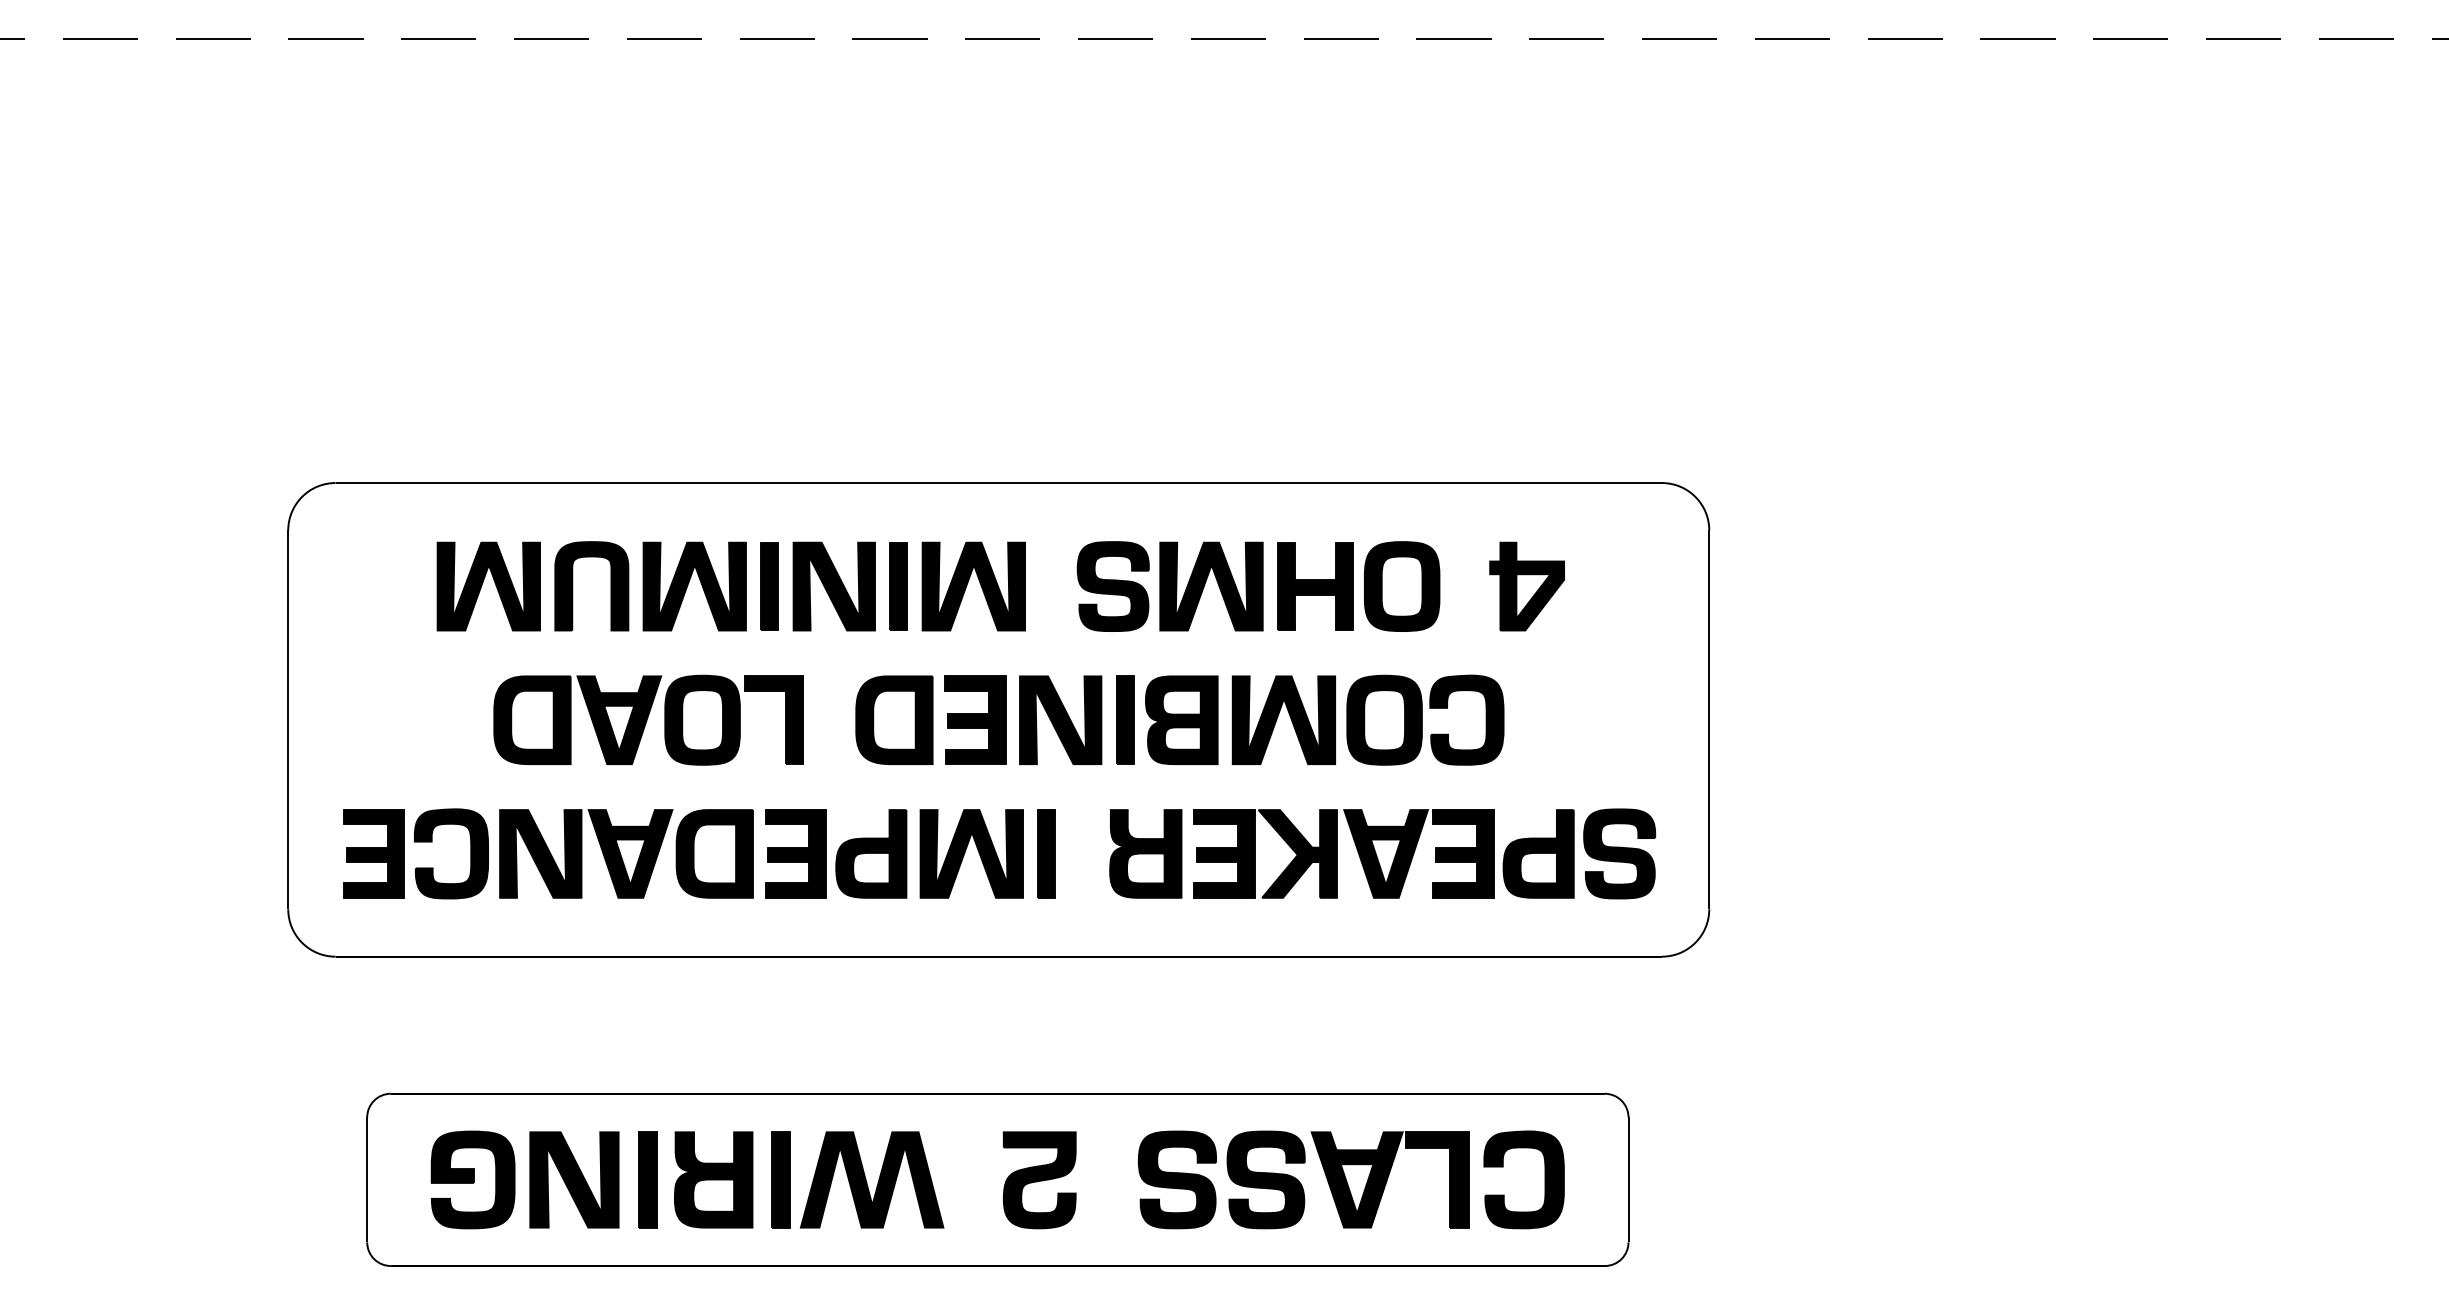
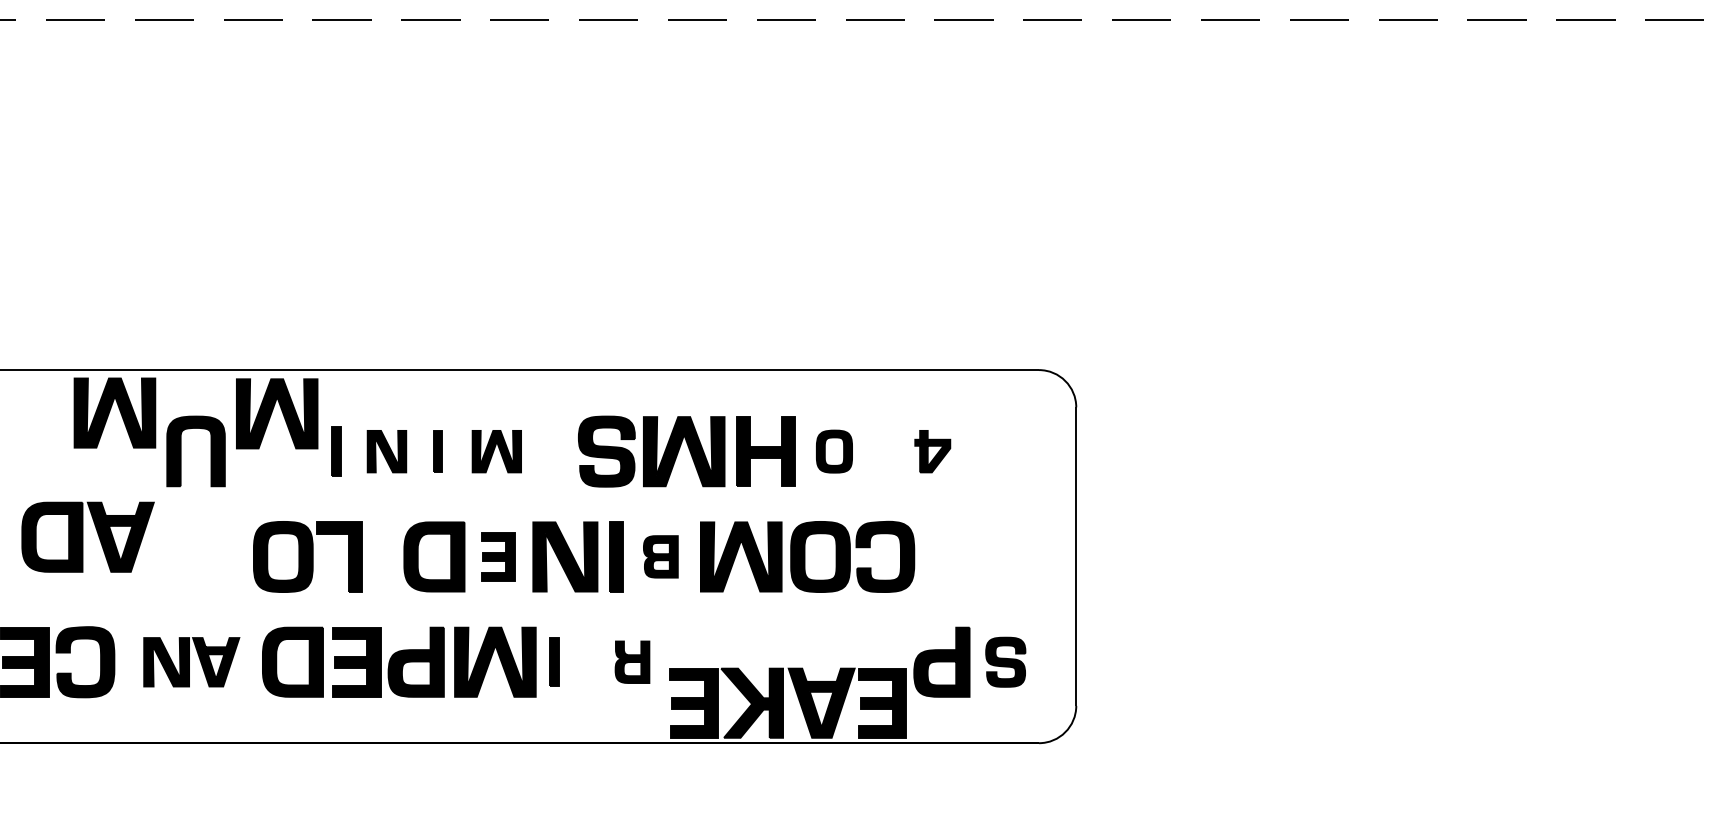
part: (688, 585) -> (272, 412), moved
part: (488, 586) -> (114, 412), moved
part: (769, 586) -> (336, 451), size x0.7
part: (833, 586) -> (386, 451), size x0.6
part: (898, 586) -> (437, 451), size x0.6
part: (973, 586) -> (496, 451), size x0.6
part: (1402, 586) -> (834, 451), size x0.6
part: (1526, 586) -> (932, 451), size x0.6
part: (577, 719) -> (87, 536), moved
part: (975, 719) -> (498, 556), size x0.7
part: (1181, 719) -> (660, 556), size x0.6
part: (586, 853) -> (191, 661), size x0.7
part: (1046, 853) -> (554, 661), size x0.7
part: (1145, 853) -> (632, 661), size x0.6
part: (1343, 853) -> (788, 702), moved
part: (1619, 853) -> (1005, 661), size x0.7

